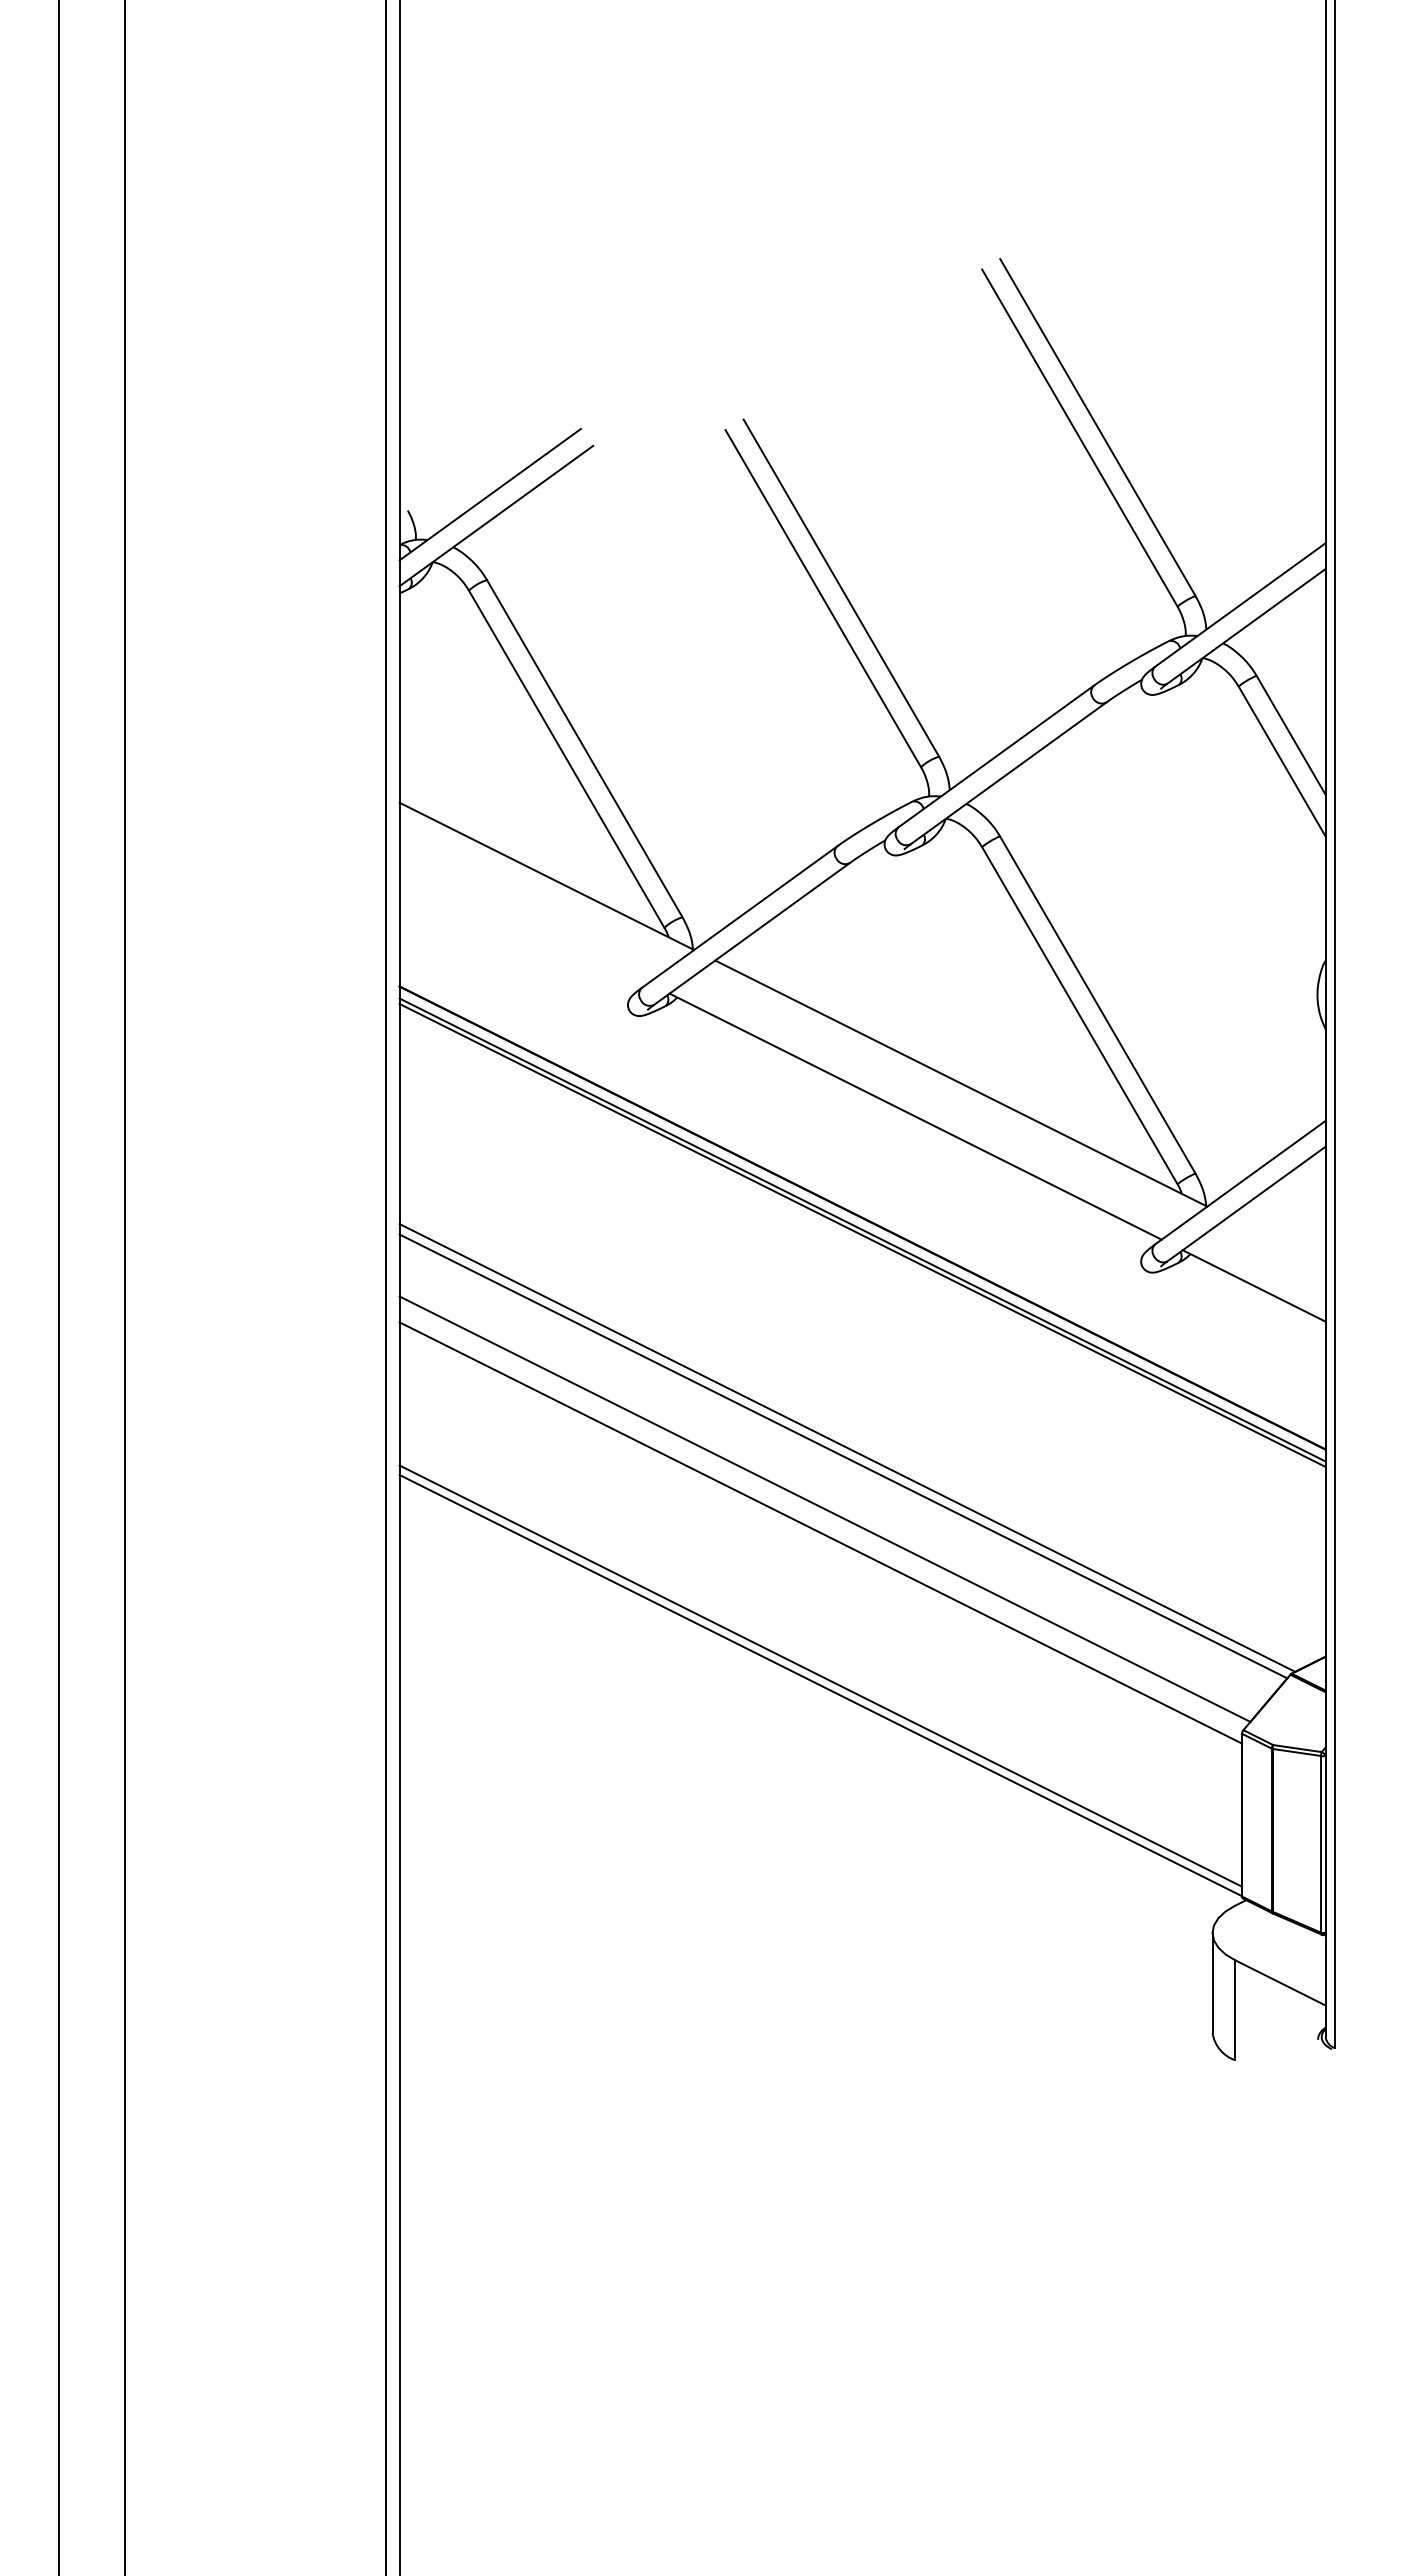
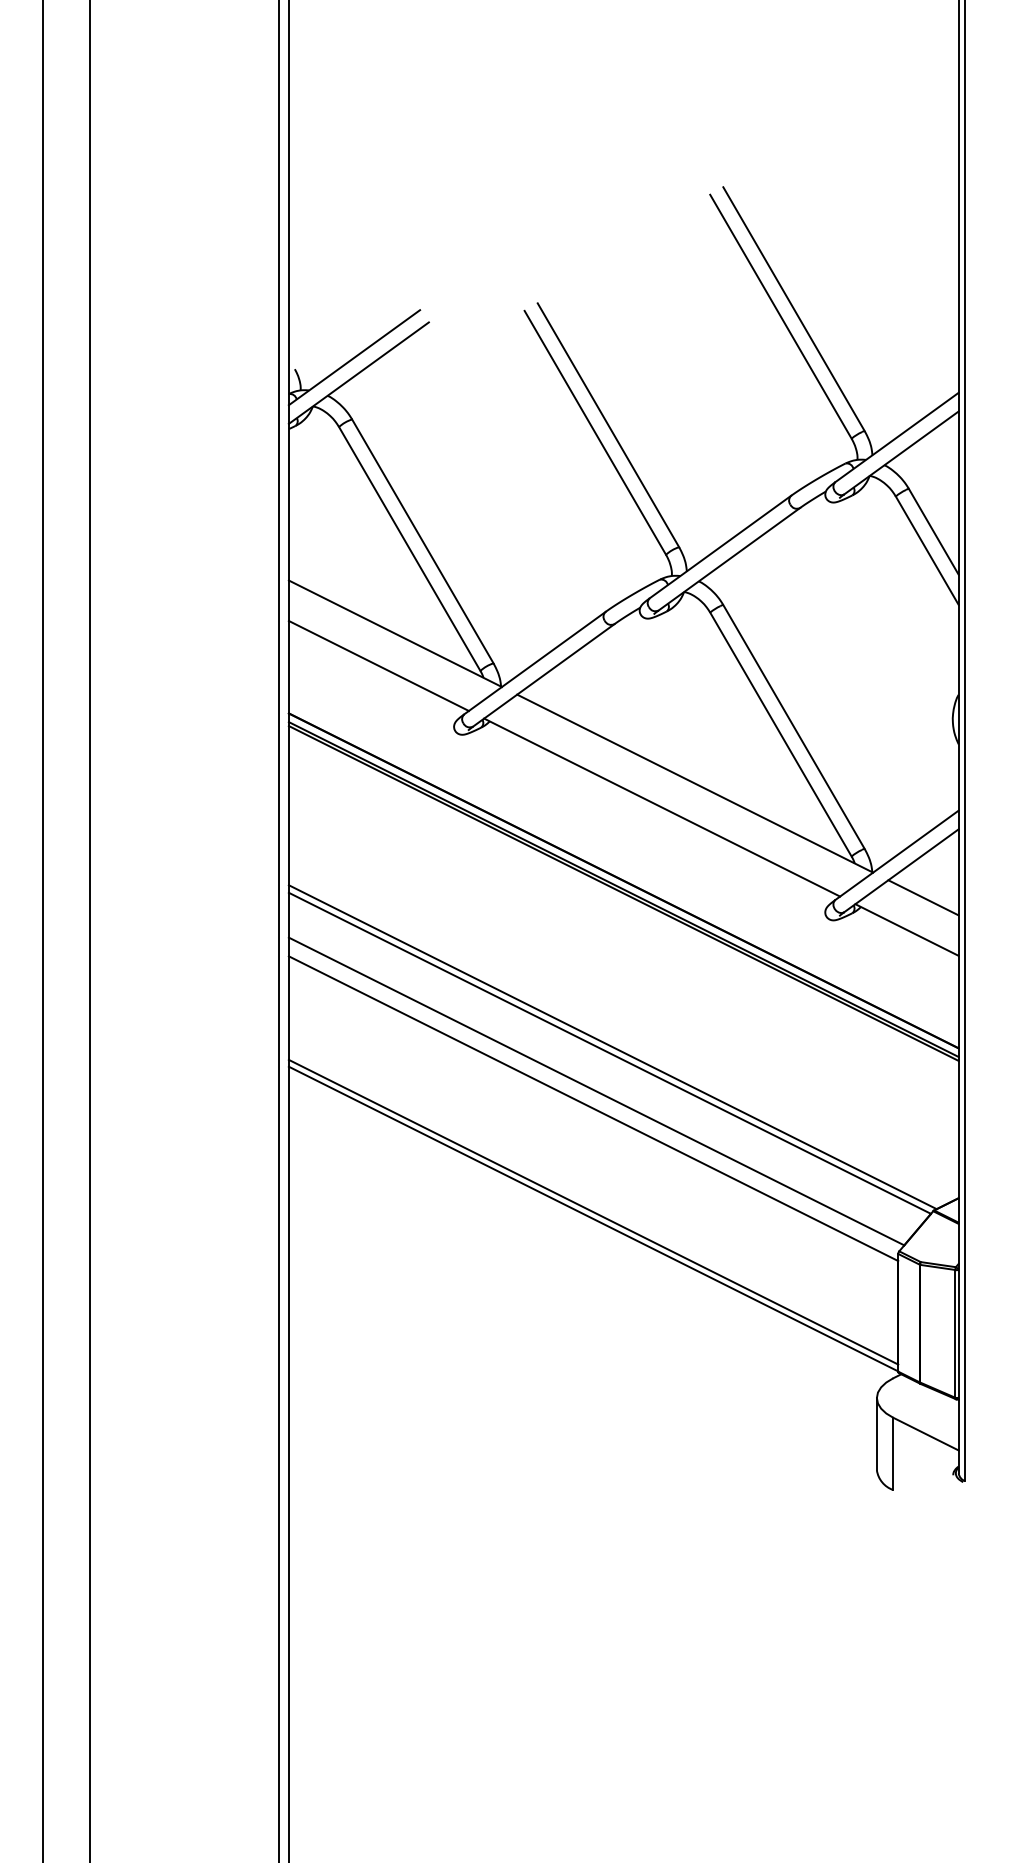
line: (523, 920) -> (378, 665), added
line: (1276, 1241) -> (923, 897), added

